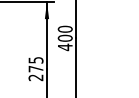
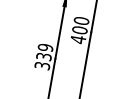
text: (35, 69) -> (43, 57), 275 -> 339

